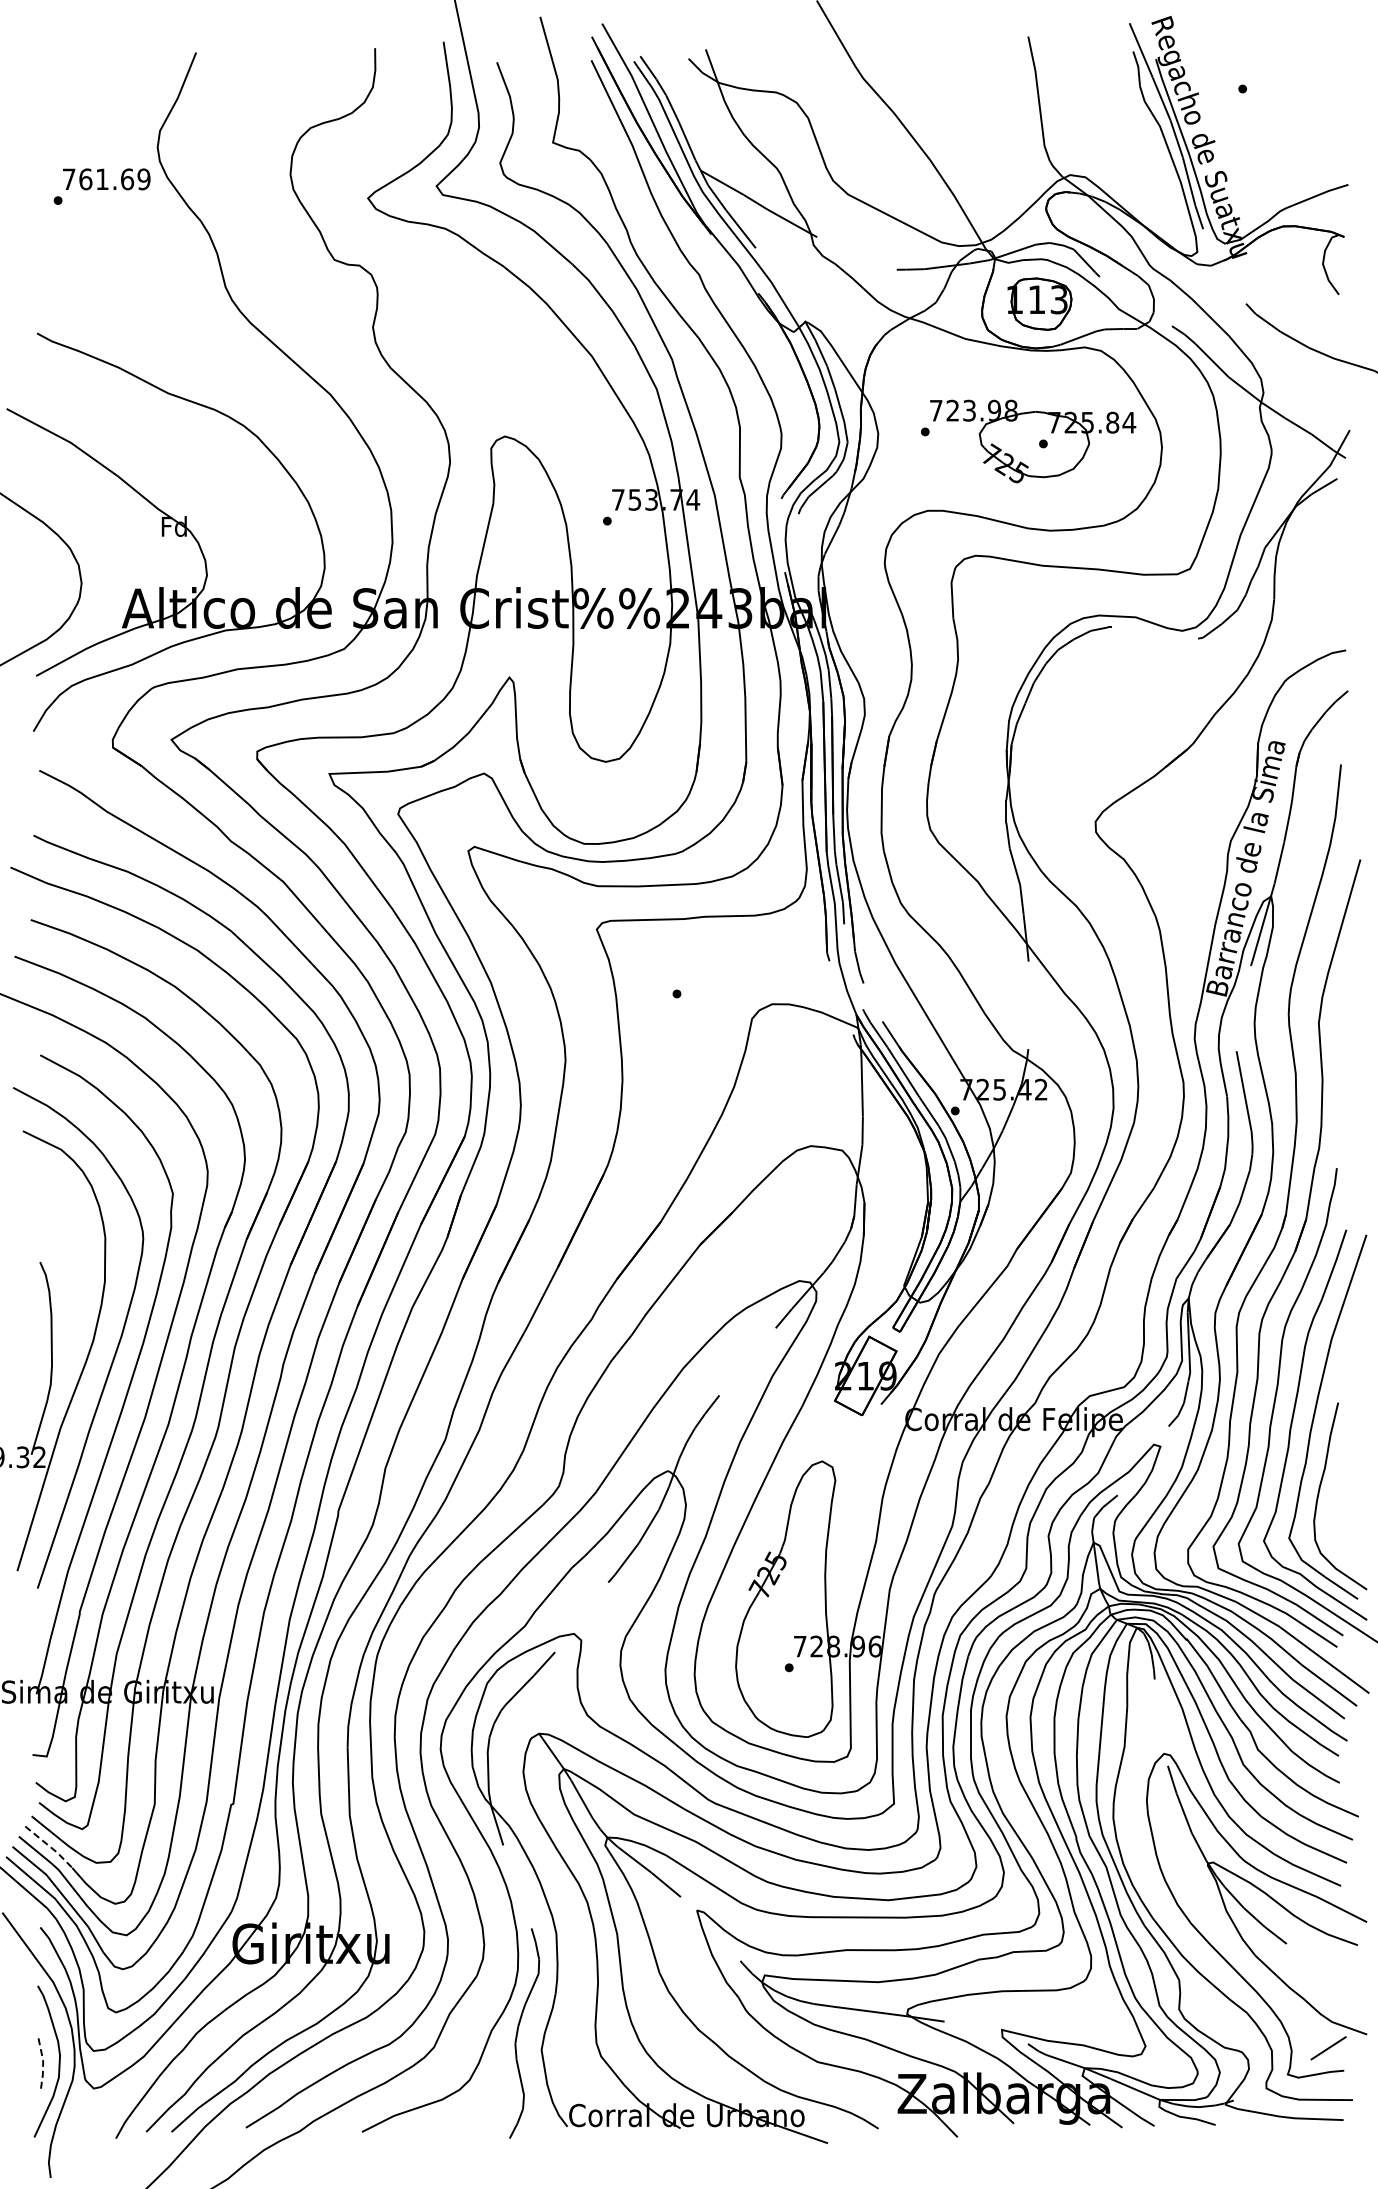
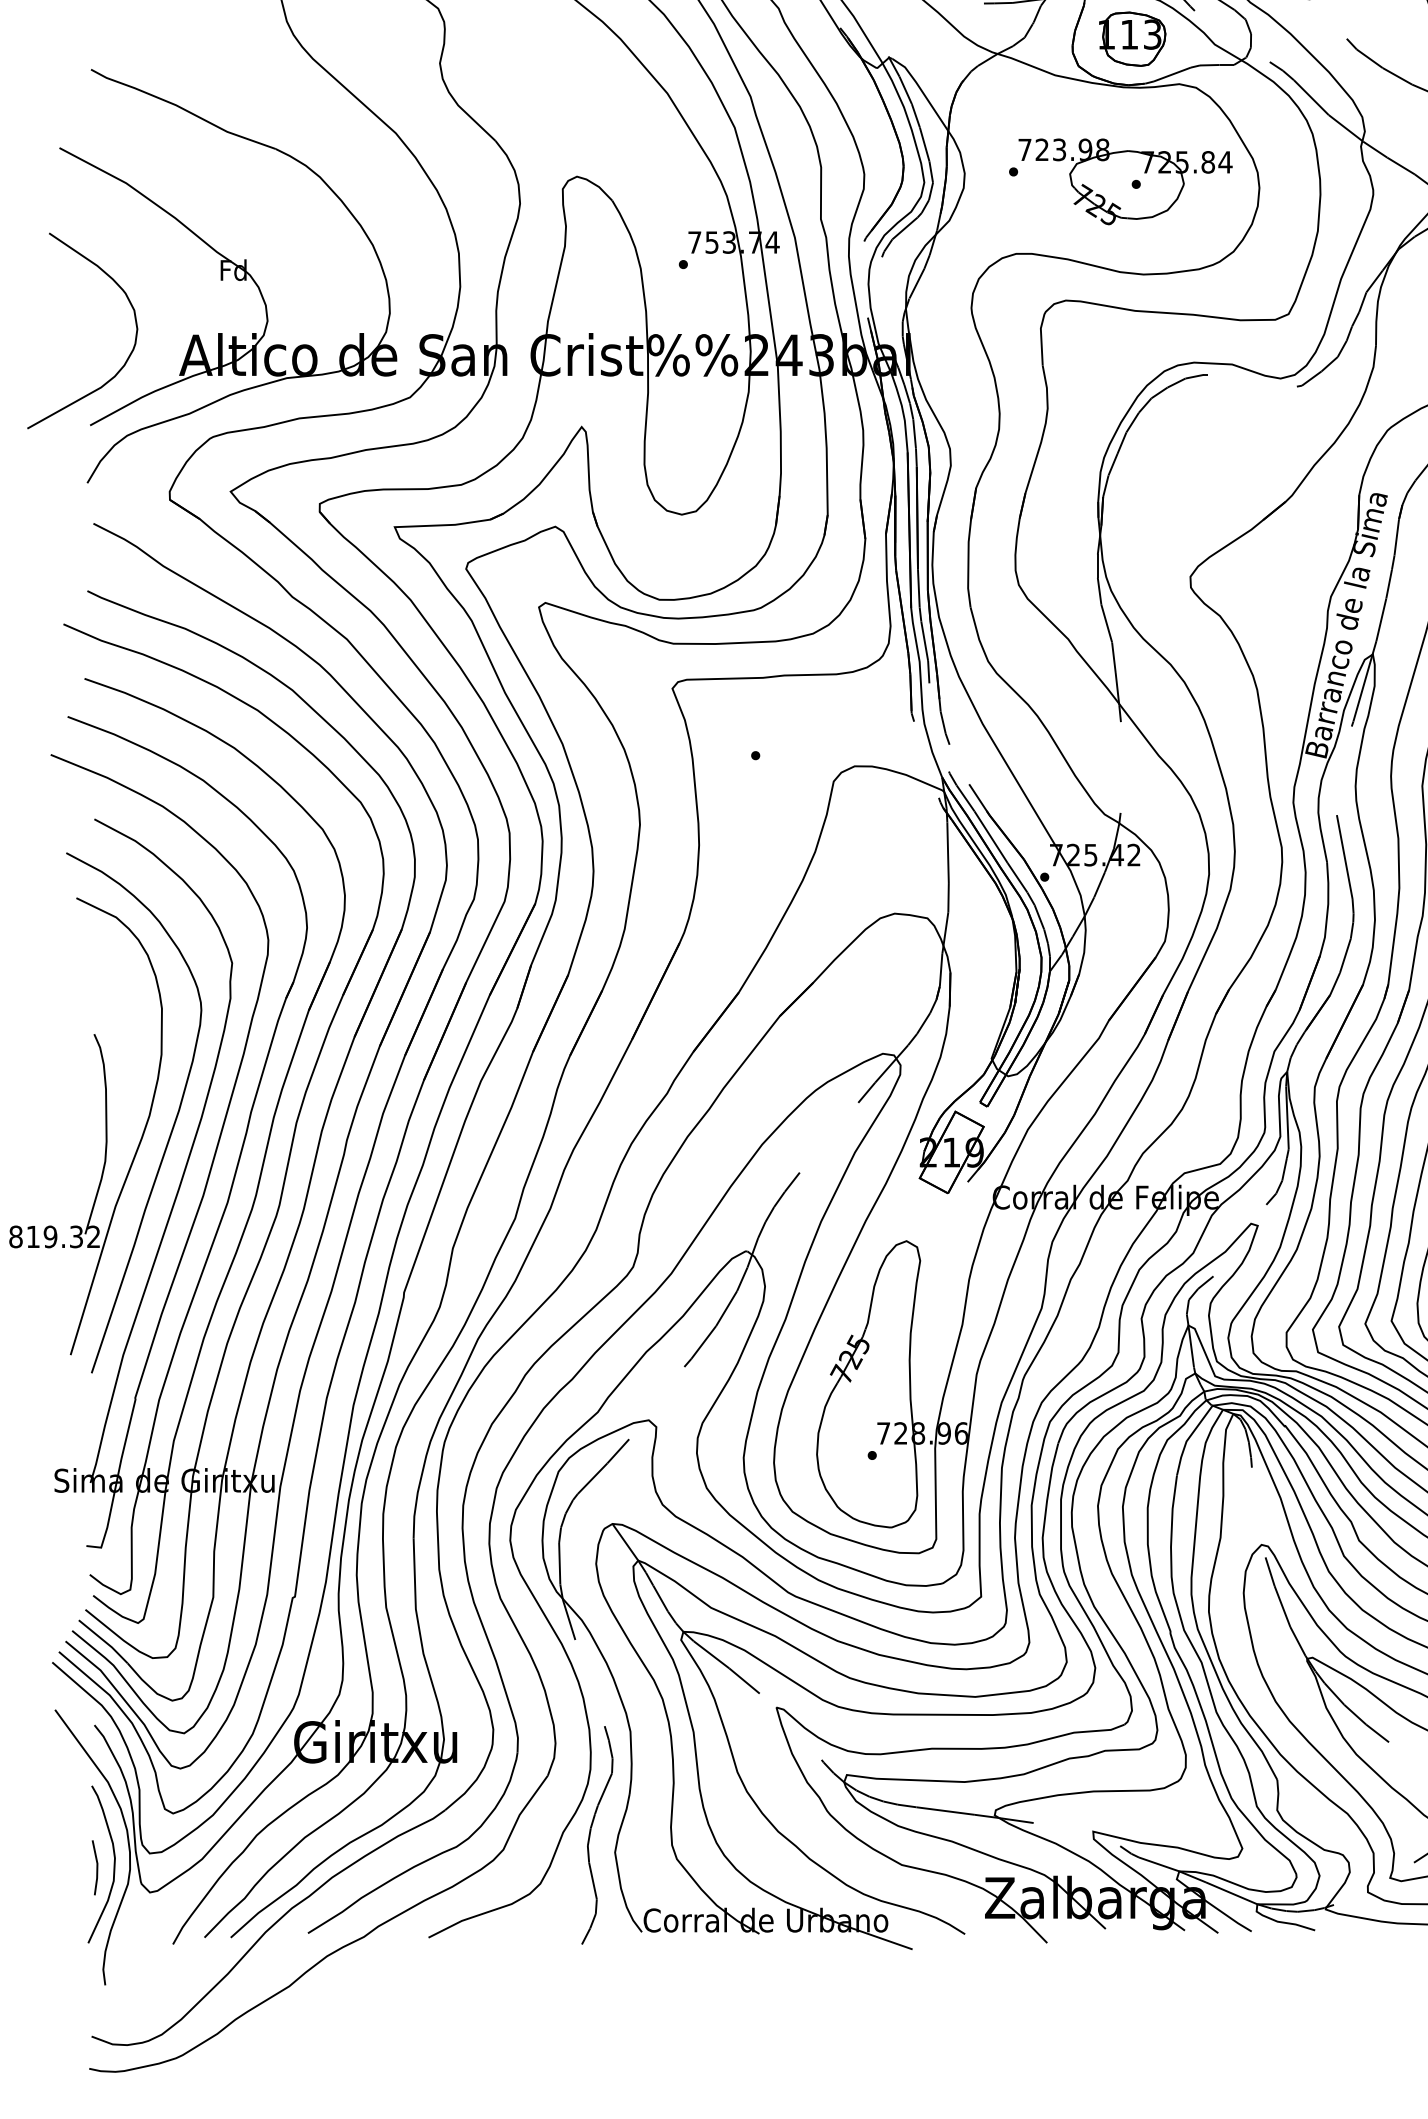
line: (50, 1846) -> (105, 1641), dashed -> solid
line: (43, 2065) -> (97, 1868), dashed -> solid

